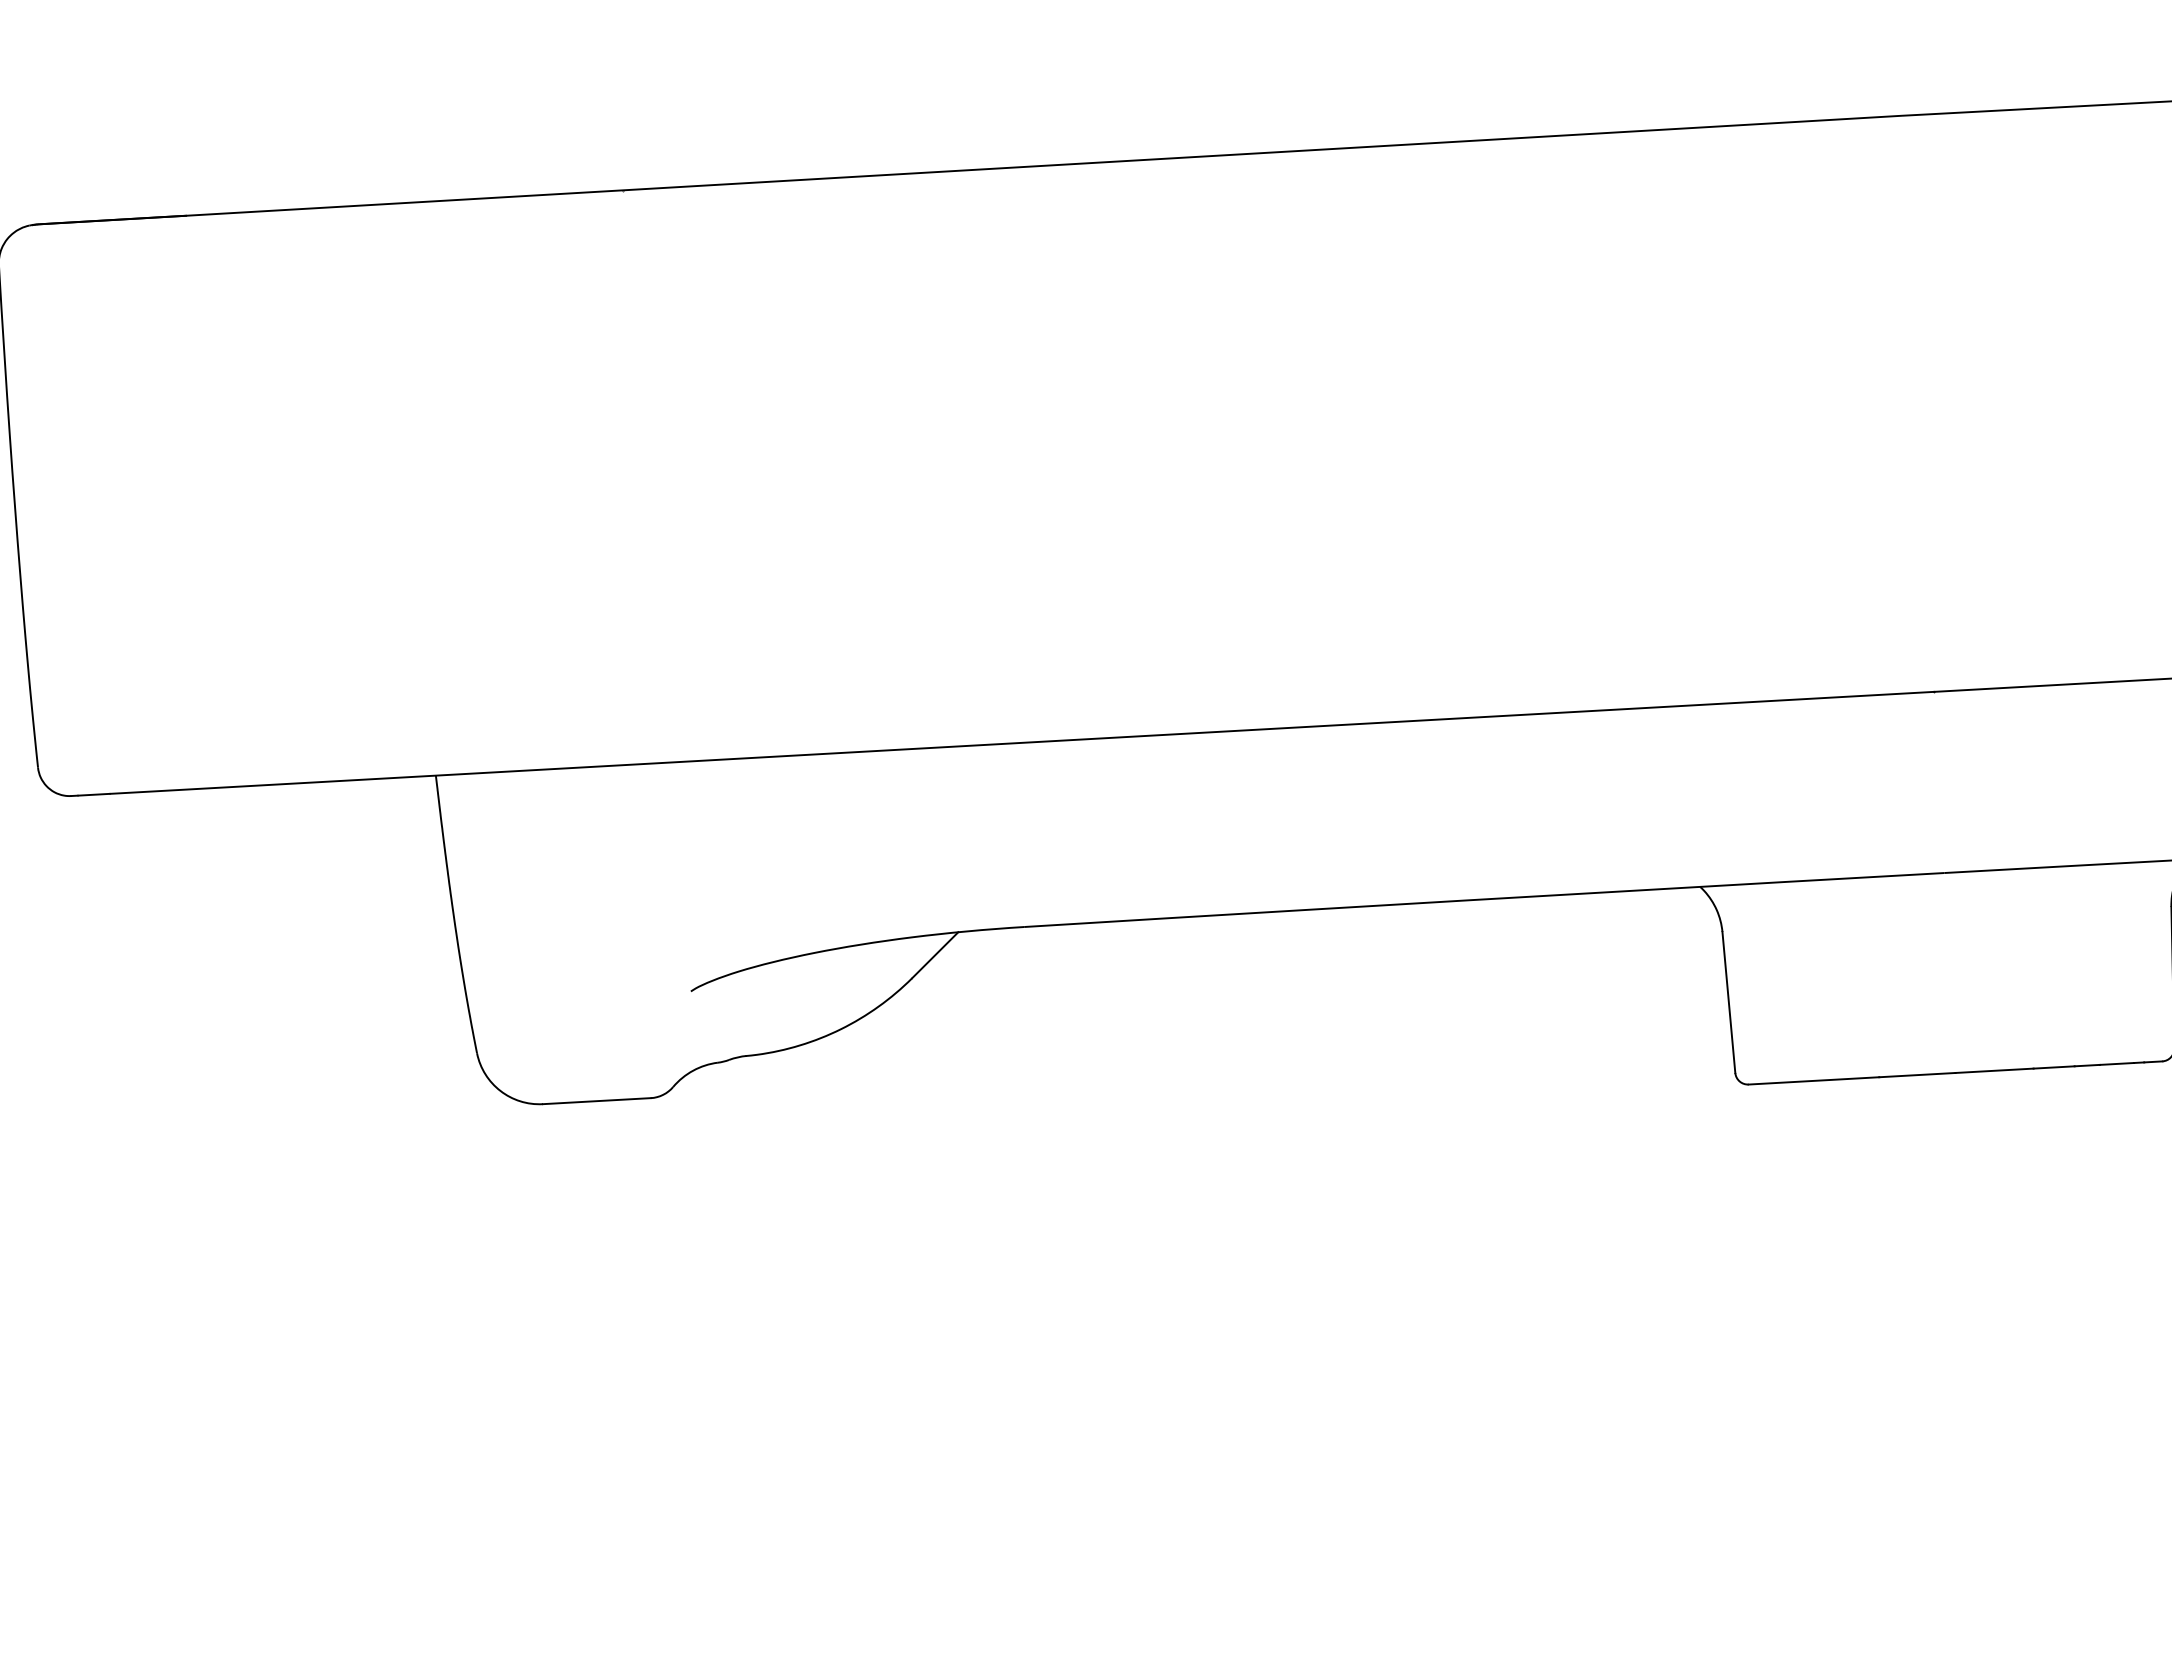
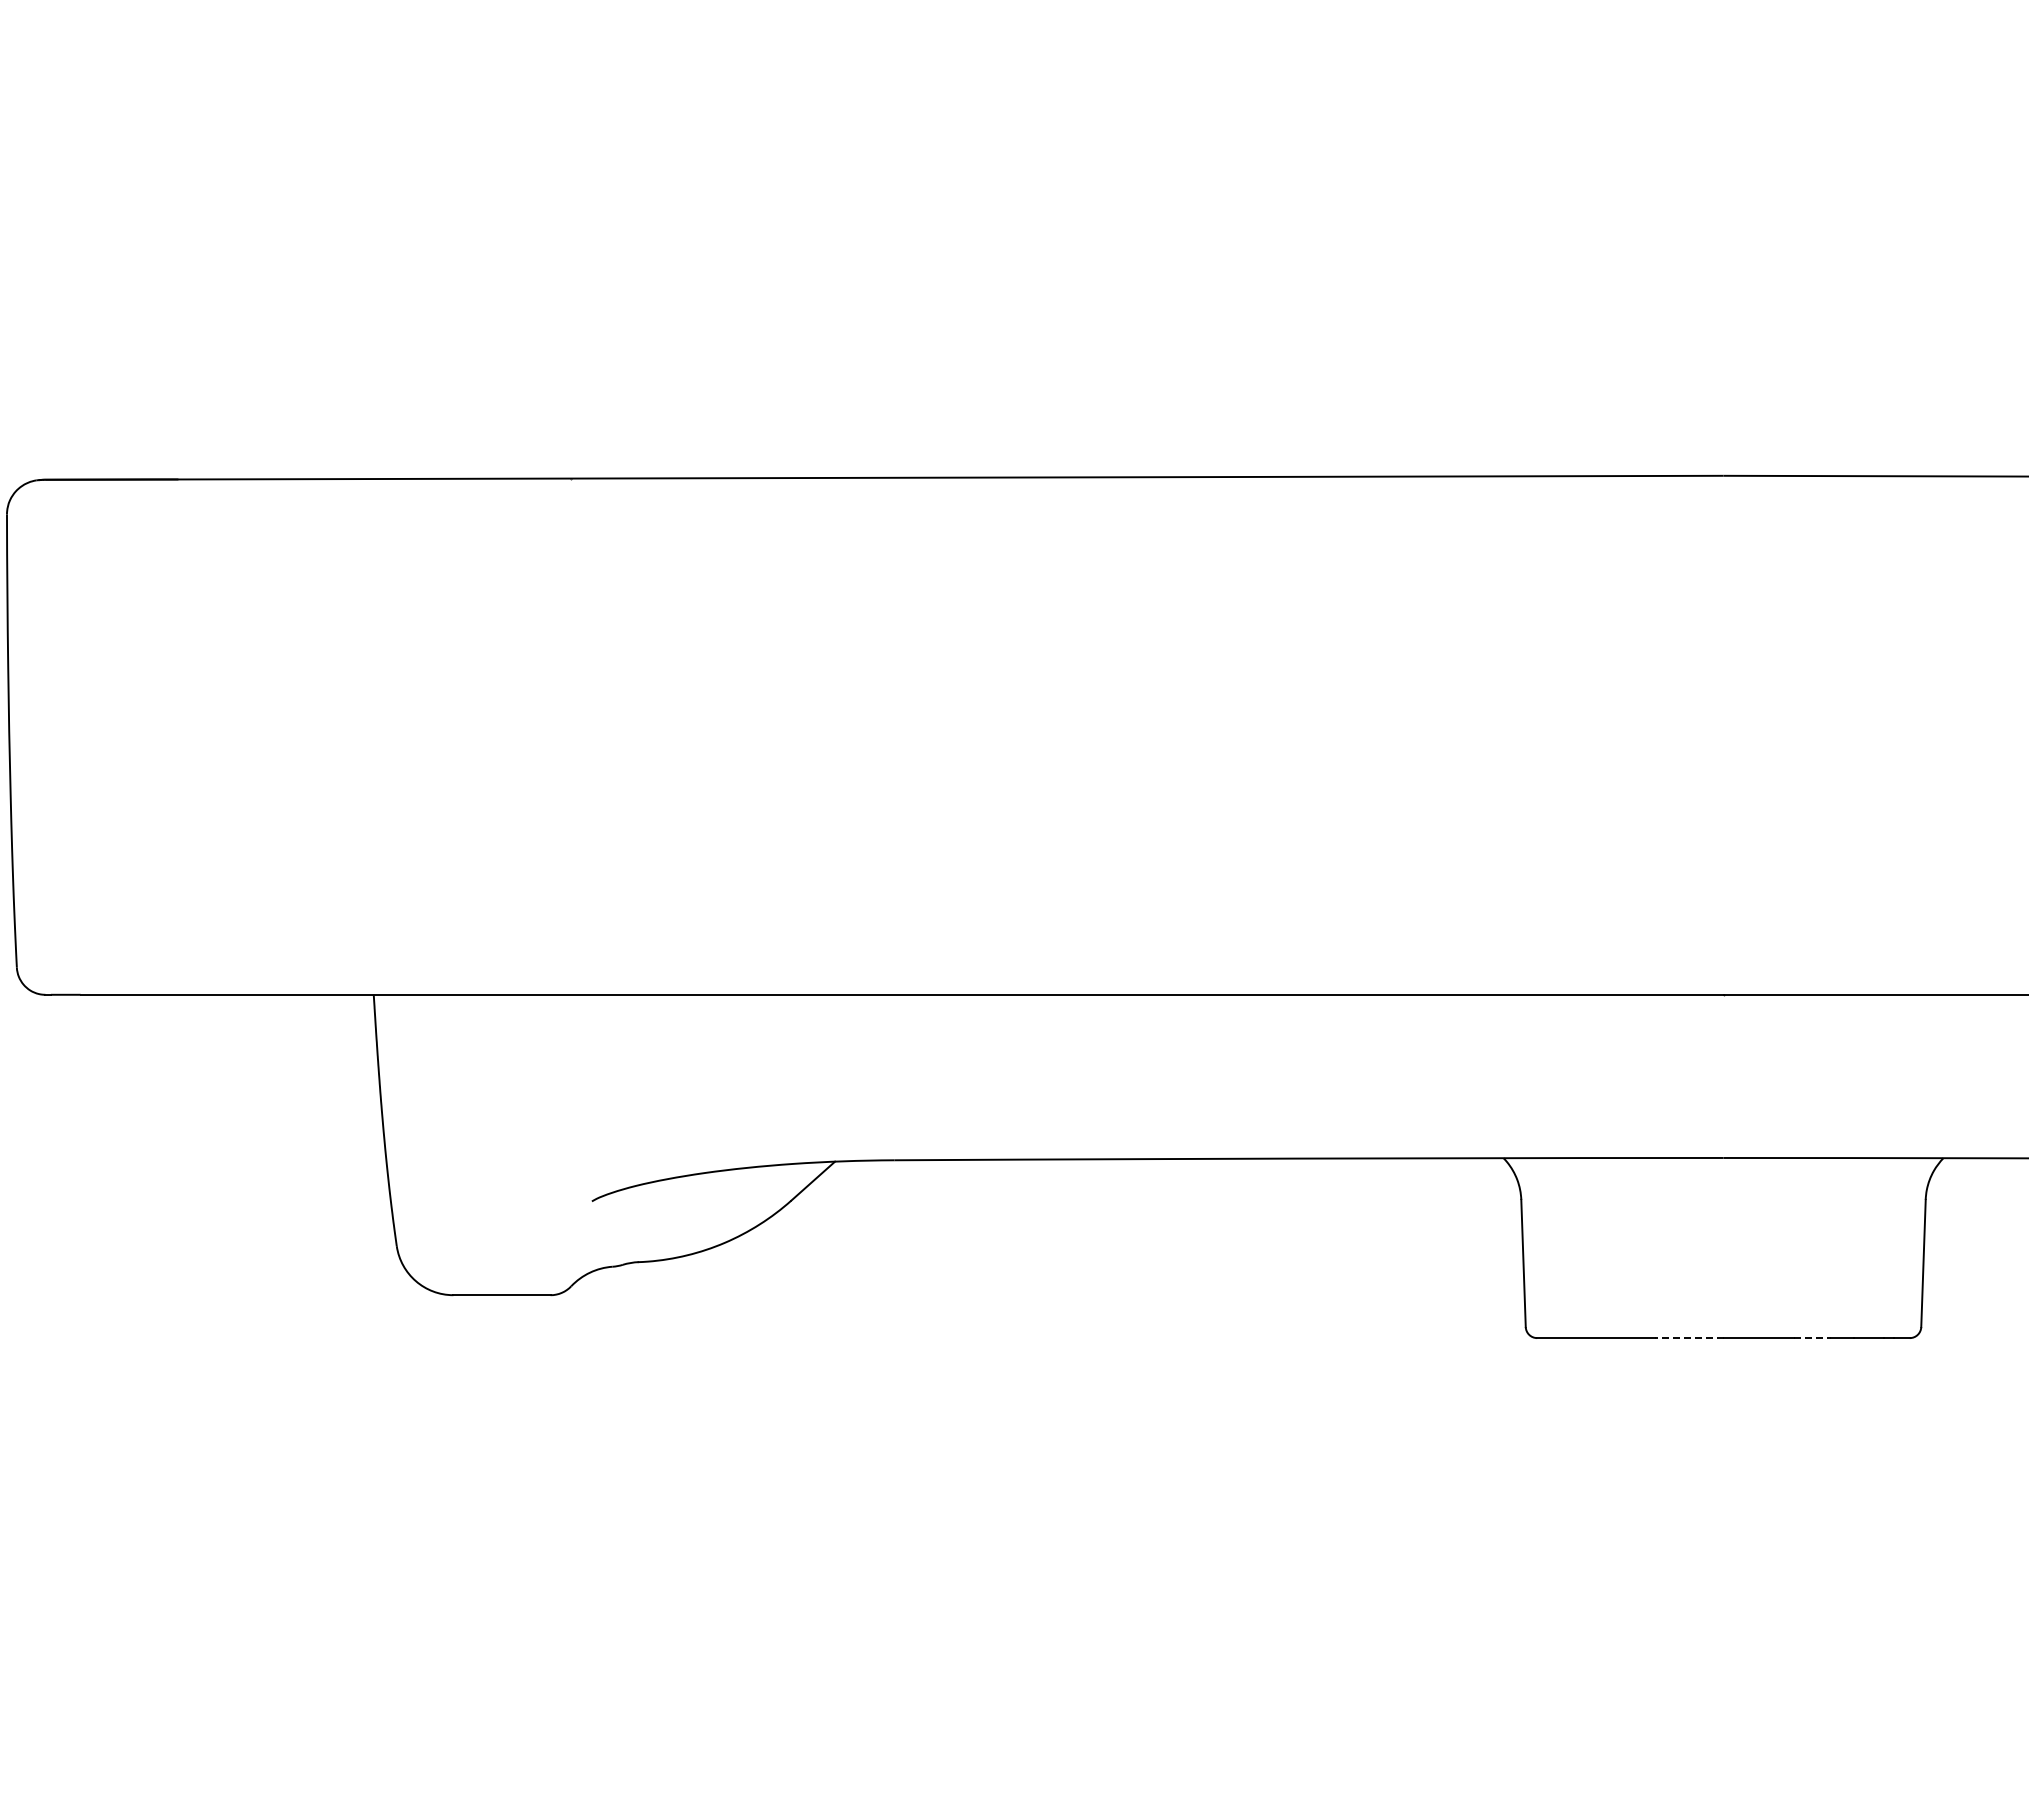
line: (2054, 1067) -> (1812, 1338), solid -> dashed
line: (1916, 1075) -> (1688, 1338), solid -> dashed

